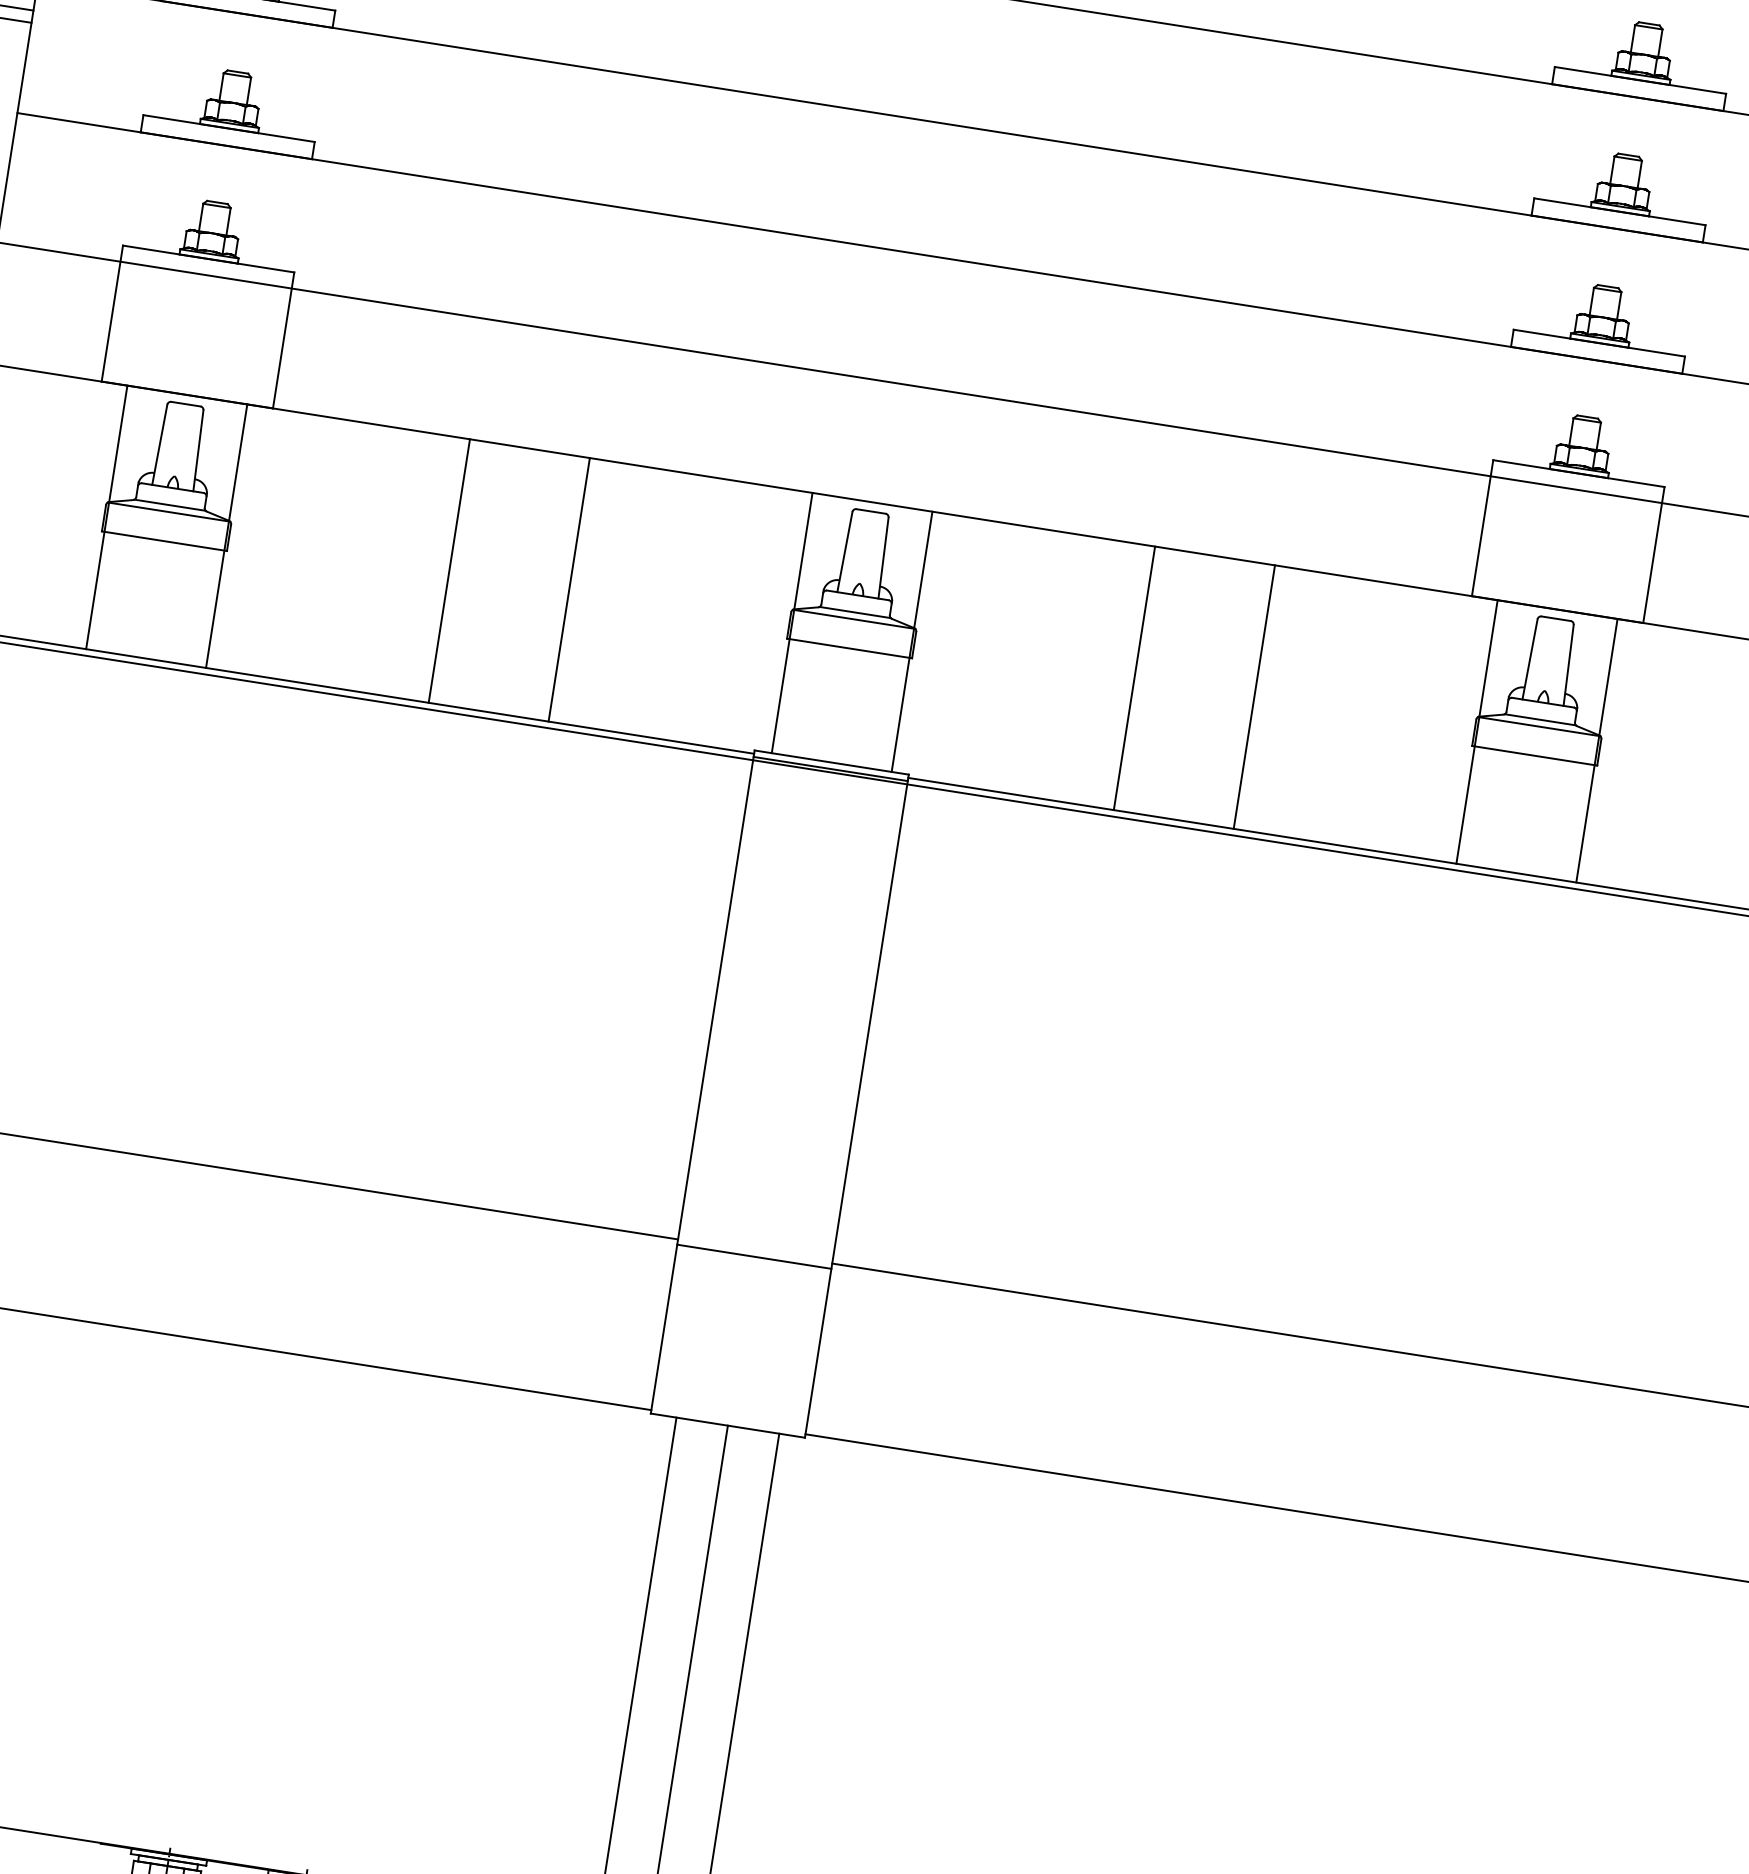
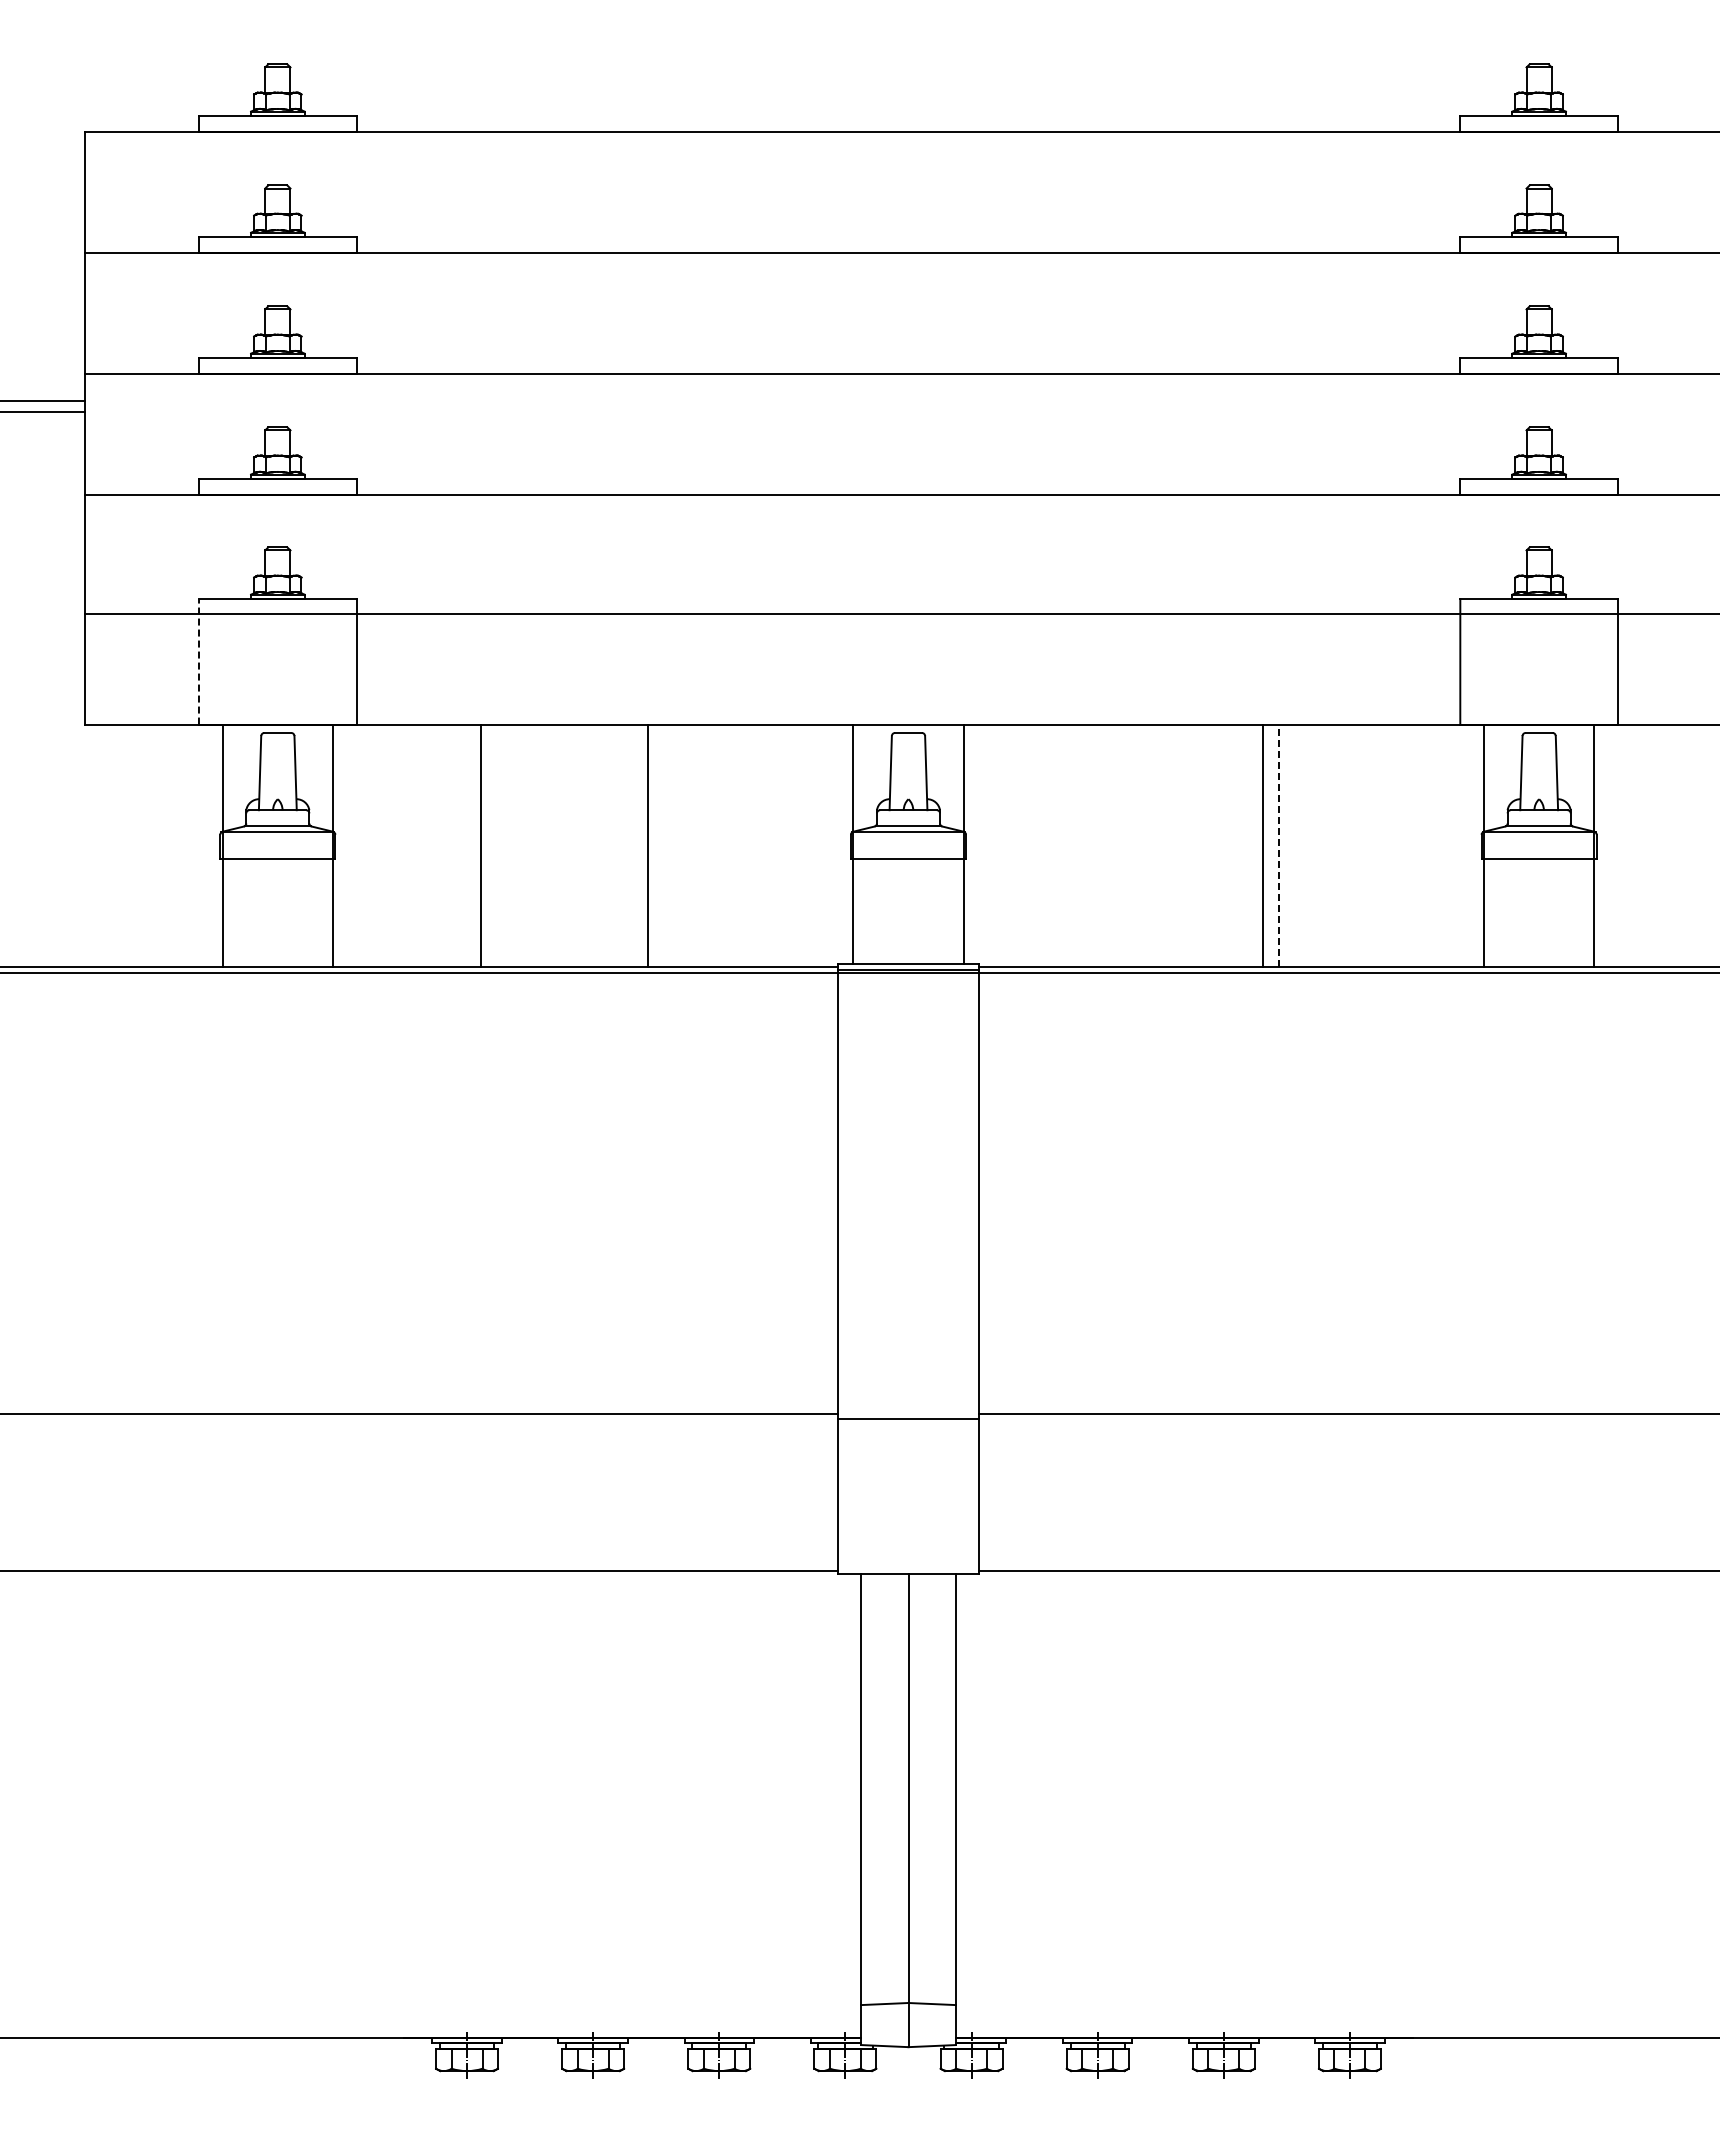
line: (111, 313) -> (198, 661), solid -> dashed
line: (448, 570) -> (480, 845), moved
line: (1134, 677) -> (1262, 845), moved
line: (1254, 696) -> (1279, 845), solid -> dashed

